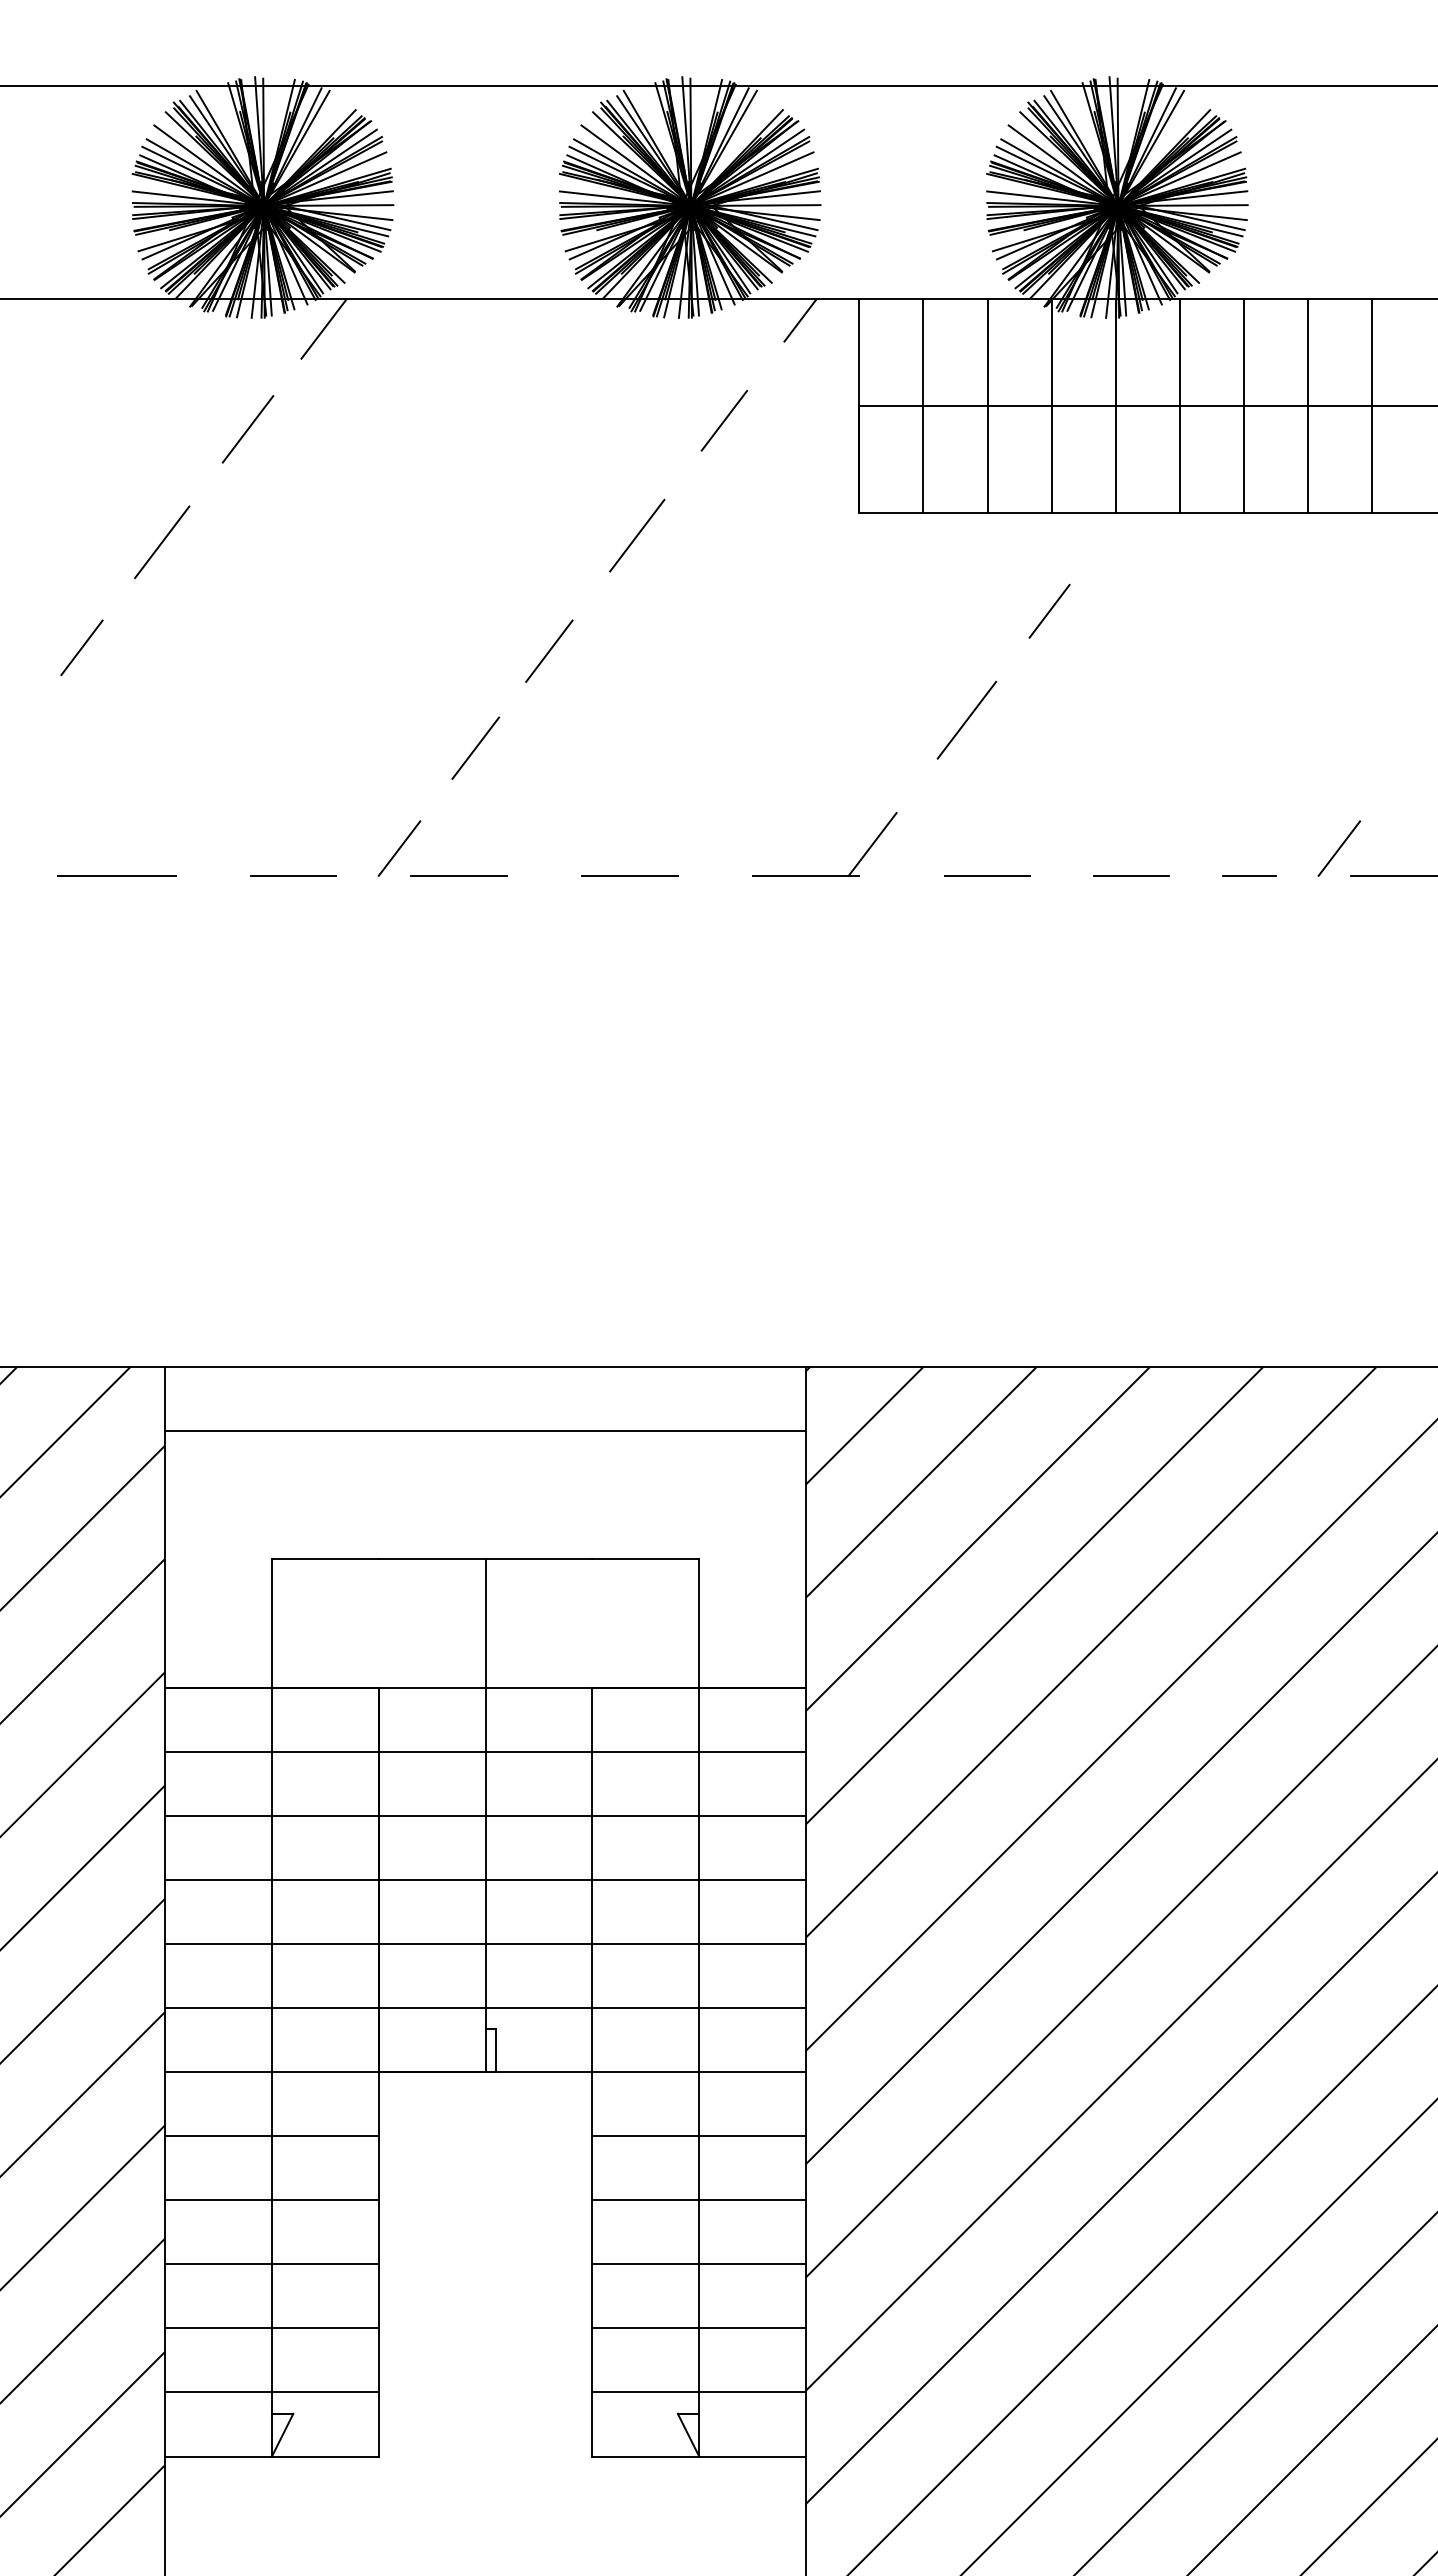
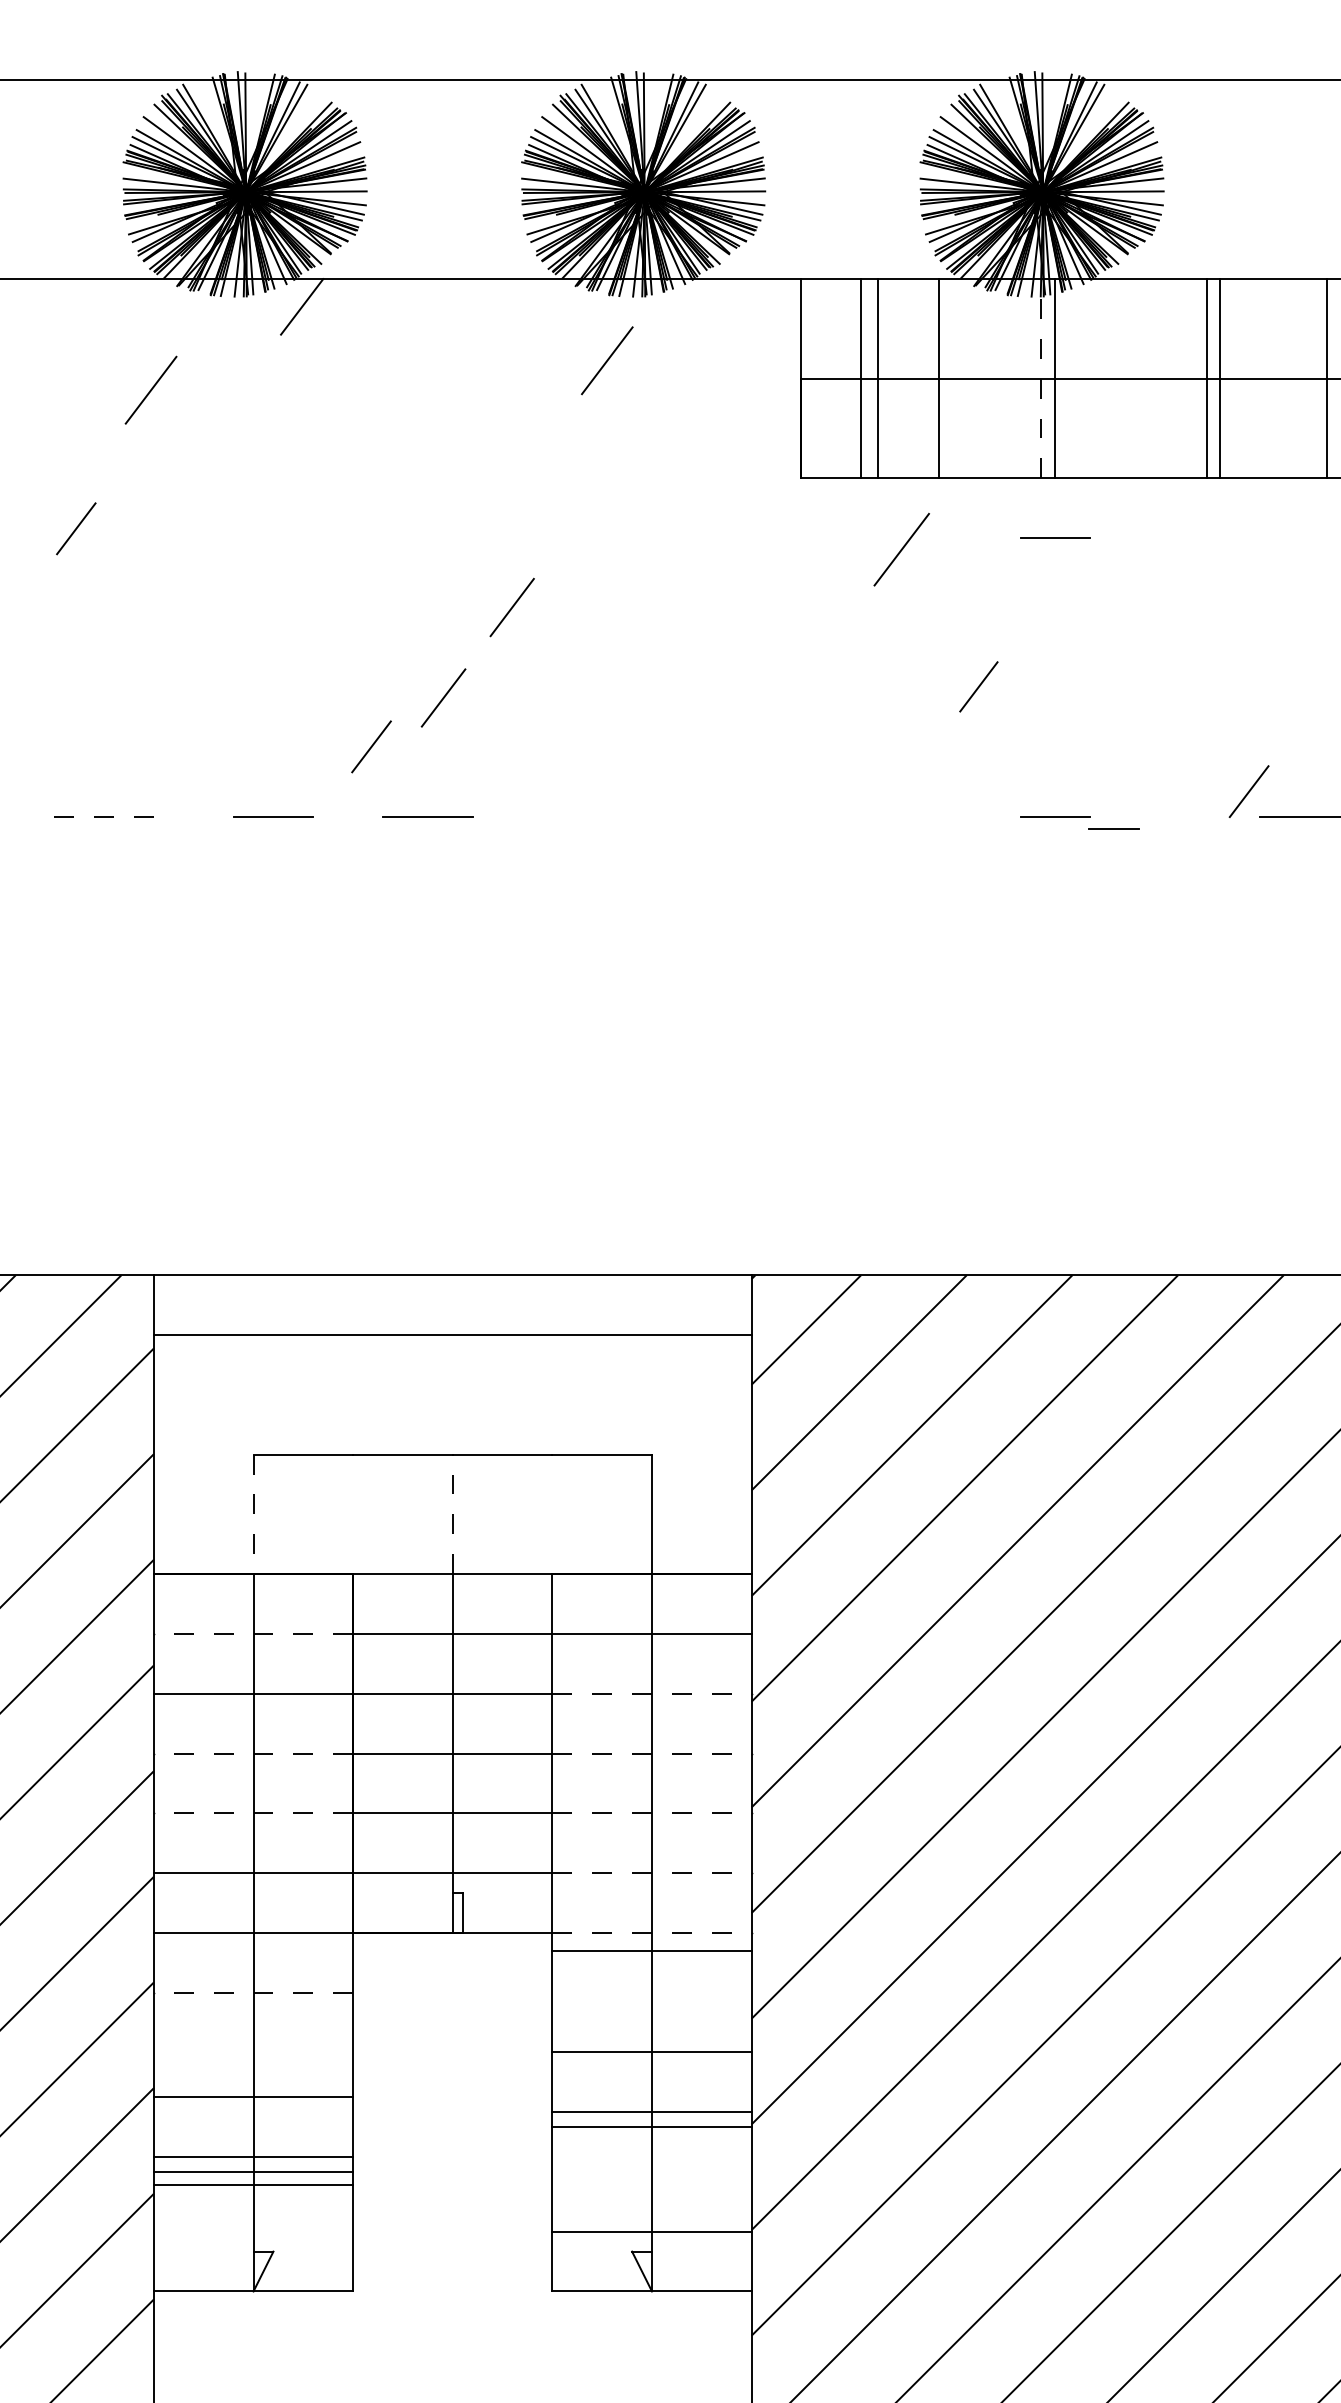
line: (800, 320) -> (746, 299), removed
line: (987, 405) -> (878, 378), moved
line: (1051, 405) -> (938, 378), moved
line: (1115, 405) -> (1040, 378), solid -> dashed
line: (1179, 405) -> (1054, 378), moved
line: (1243, 405) -> (1206, 378), moved
line: (1372, 405) -> (1327, 378), moved
line: (724, 420) -> (675, 392), removed
line: (247, 429) -> (230, 400), removed
line: (637, 535) -> (607, 360), moved
line: (162, 542) -> (151, 390), moved
line: (1131, 576) -> (1055, 537), added
line: (1049, 610) -> (978, 686), moved
line: (81, 647) -> (75, 528), moved
line: (966, 720) -> (901, 549), moved
line: (399, 848) -> (371, 746), moved
line: (117, 875) -> (109, 816), solid -> dashed
line: (629, 875) -> (587, 816), removed
part: (824, 875) -> (768, 816), removed
line: (987, 875) -> (920, 816), removed
line: (1249, 875) -> (1114, 828), moved
line: (485, 1622) -> (452, 1513), solid -> dashed
line: (272, 1623) -> (254, 1514), solid -> dashed
line: (272, 1751) -> (254, 1633), solid -> dashed
line: (699, 1815) -> (652, 1693), solid -> dashed
line: (272, 1879) -> (254, 1753), solid -> dashed
line: (699, 1879) -> (652, 1753), solid -> dashed
line: (272, 1943) -> (254, 1812), solid -> dashed
line: (699, 1943) -> (652, 1812), solid -> dashed
line: (699, 2007) -> (652, 1872), solid -> dashed
line: (699, 2072) -> (652, 1933), solid -> dashed
line: (272, 2136) -> (254, 1992), solid -> dashed
line: (699, 2136) -> (652, 1951), moved
line: (271, 2200) -> (253, 2097), moved
line: (271, 2264) -> (253, 2157), moved
line: (699, 2328) -> (652, 2127), moved
line: (271, 2392) -> (253, 2185), moved

